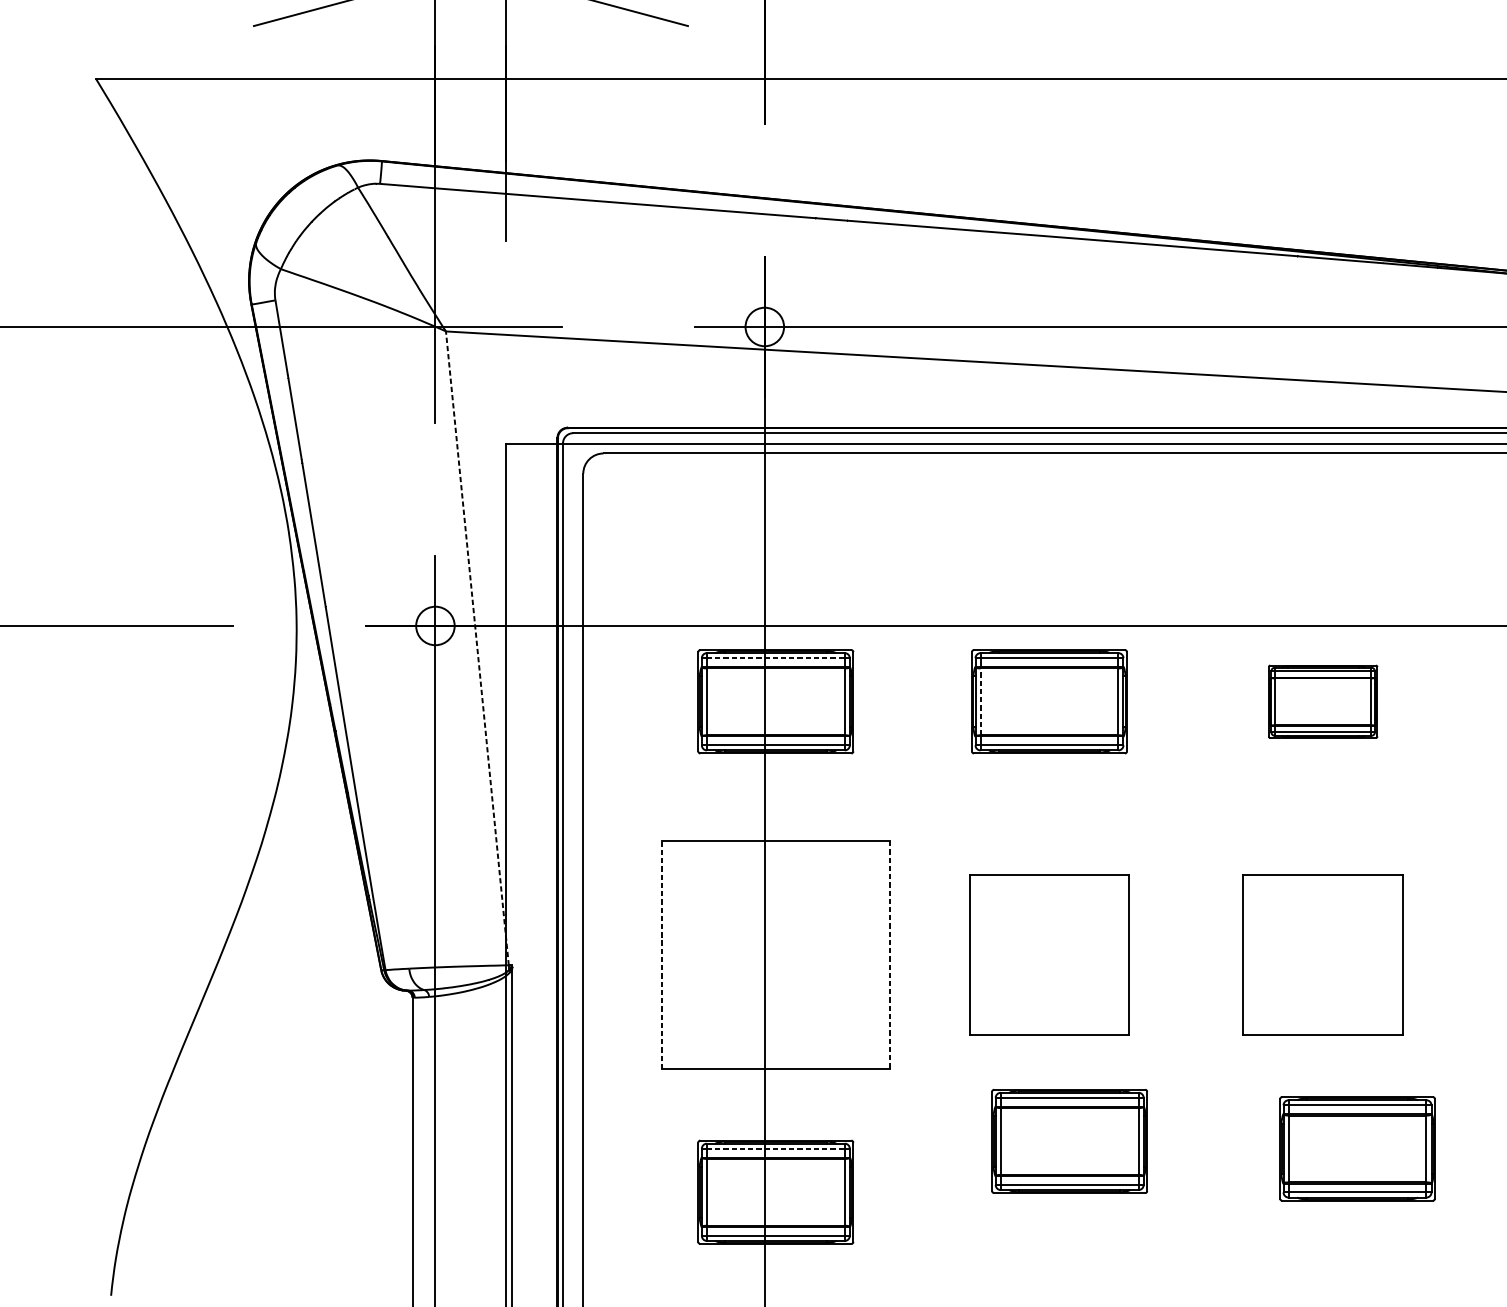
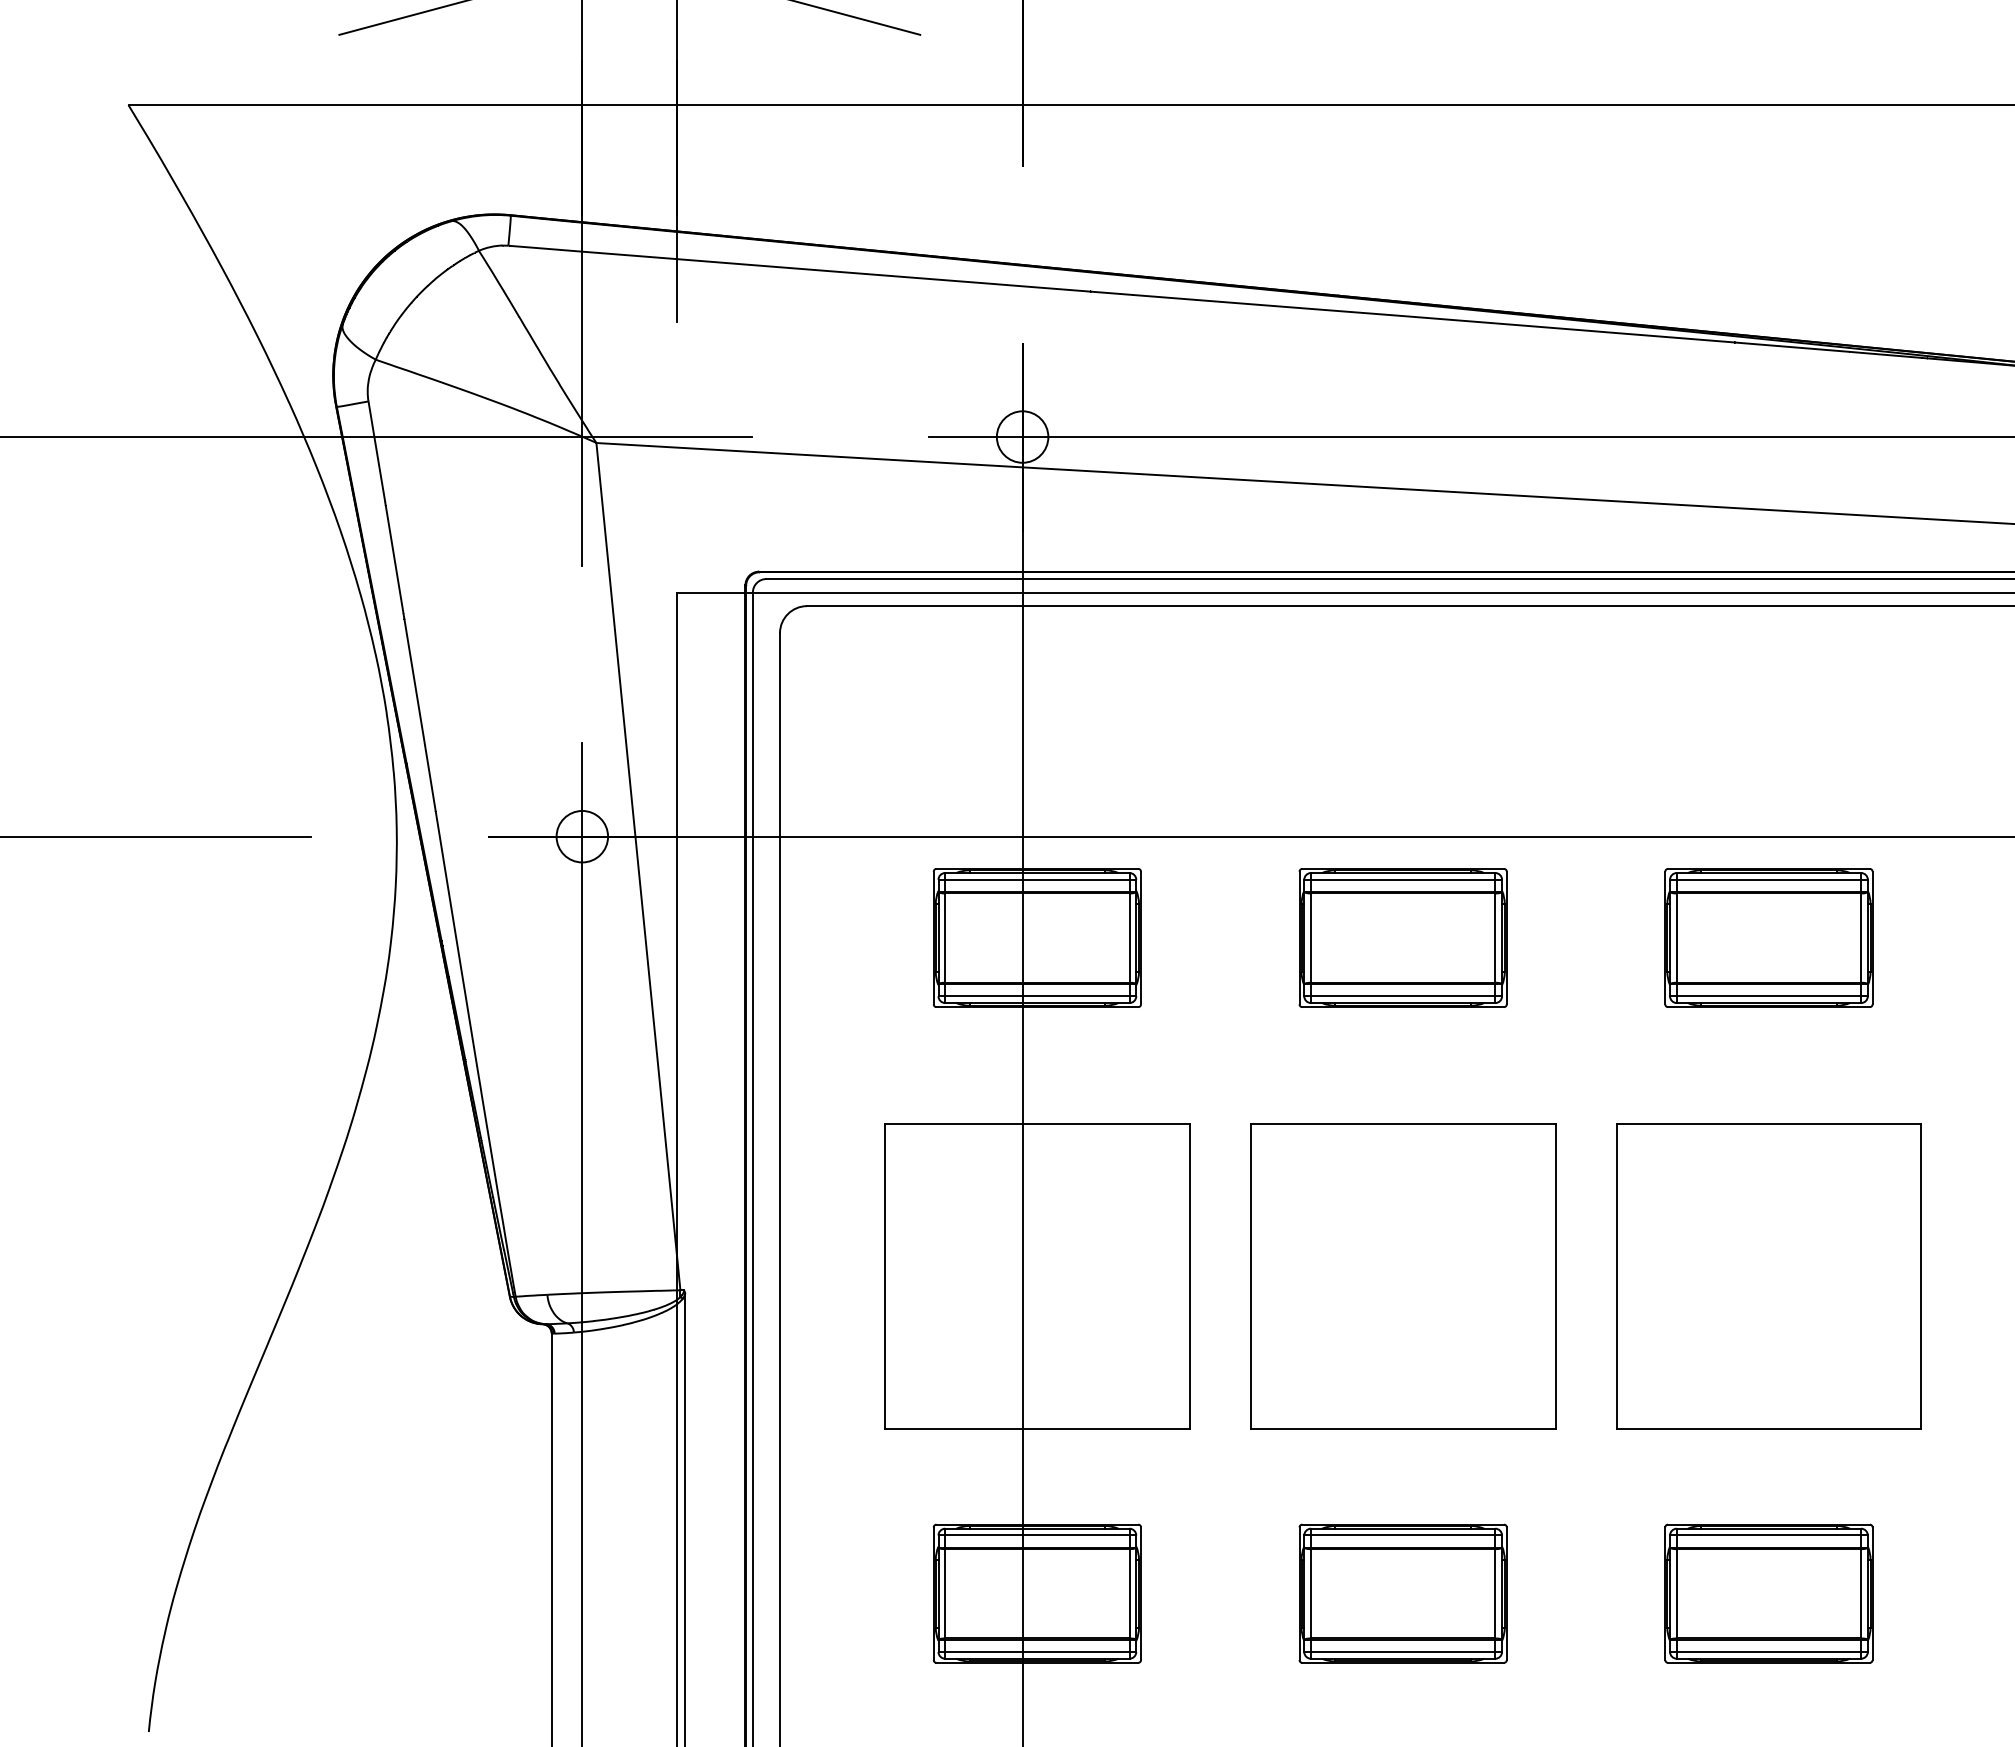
line: (477, 648) -> (638, 866), dashed -> solid
line: (775, 657) -> (1037, 879), dashed -> solid
part: (1322, 701) -> (1768, 937), size x1.43
line: (980, 702) -> (1311, 938), dashed -> solid
line: (661, 954) -> (884, 1276), dashed -> solid
part: (1049, 954) -> (1403, 1276), size x1.43
part: (1322, 954) -> (1768, 1276), size x1.43
line: (889, 955) -> (1189, 1277), dashed -> solid
part: (1069, 1141) -> (1402, 1593), moved
line: (775, 1148) -> (1037, 1535), dashed -> solid
part: (1357, 1148) -> (1768, 1593), moved

